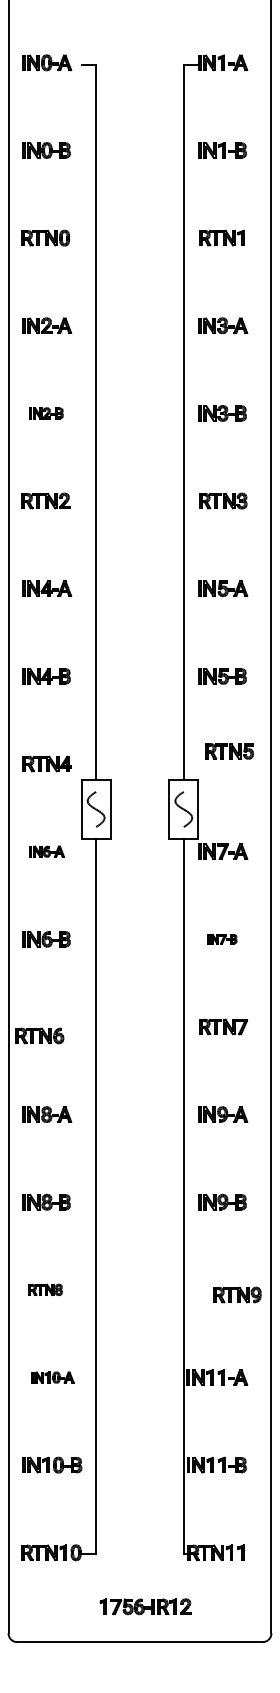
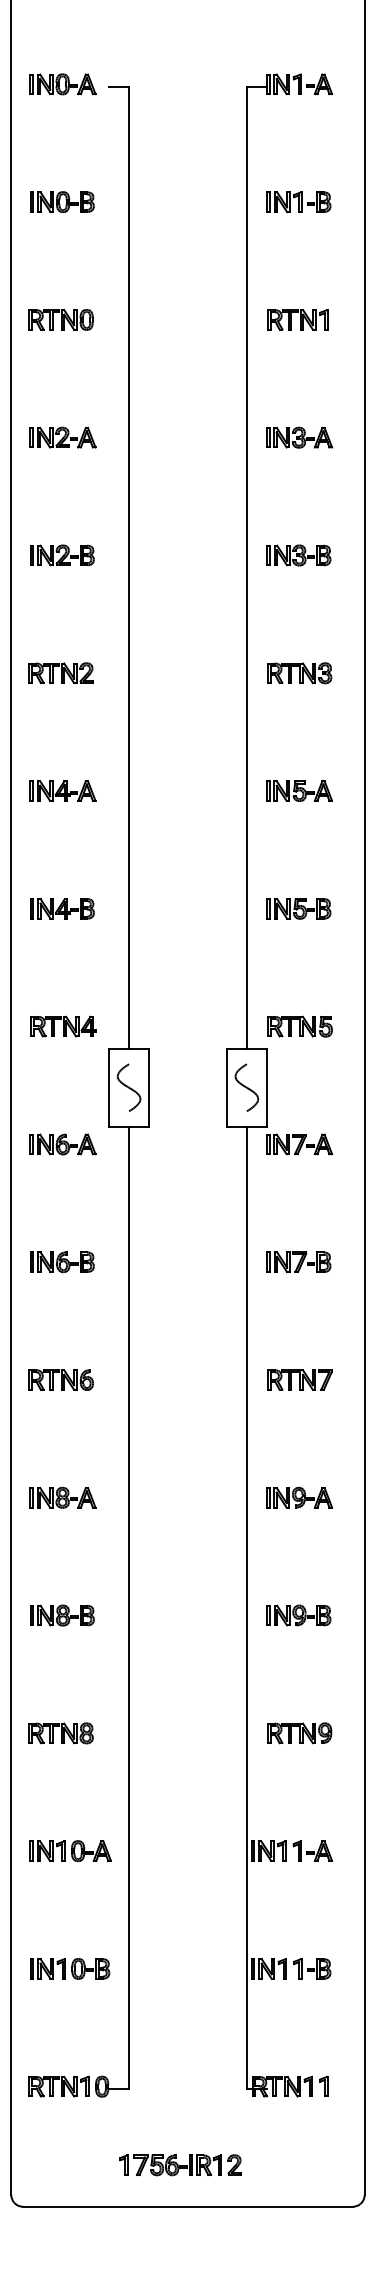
part: (46, 413) -> (62, 555), size x1.43
part: (228, 751) -> (299, 1026), moved
part: (46, 851) -> (62, 1144), size x1.43
part: (222, 938) -> (298, 1261), size x1.67
part: (39, 1035) -> (60, 1379), moved
part: (45, 1289) -> (60, 1733), size x1.43
part: (237, 1295) -> (299, 1733), moved
part: (52, 1377) -> (70, 1851), size x1.43
part: (145, 1606) -> (180, 2165), moved

